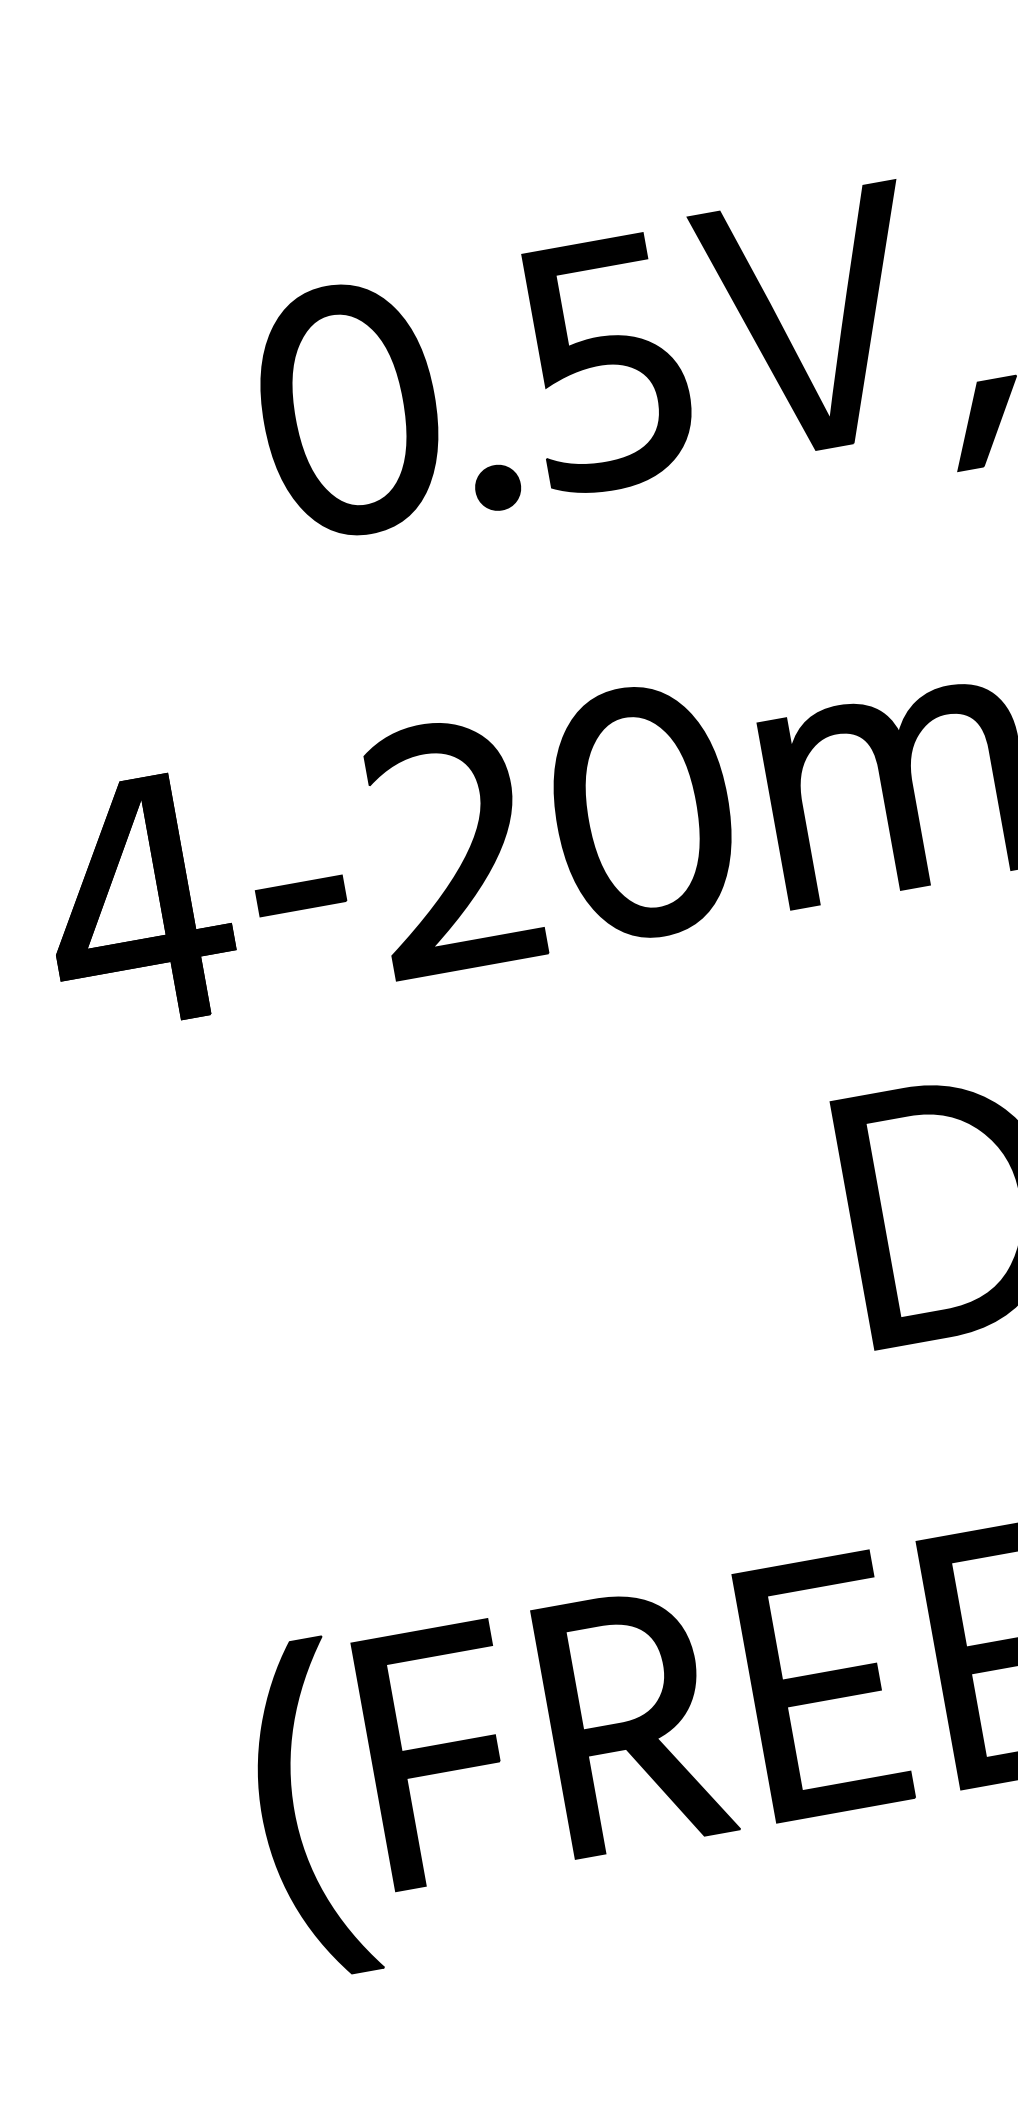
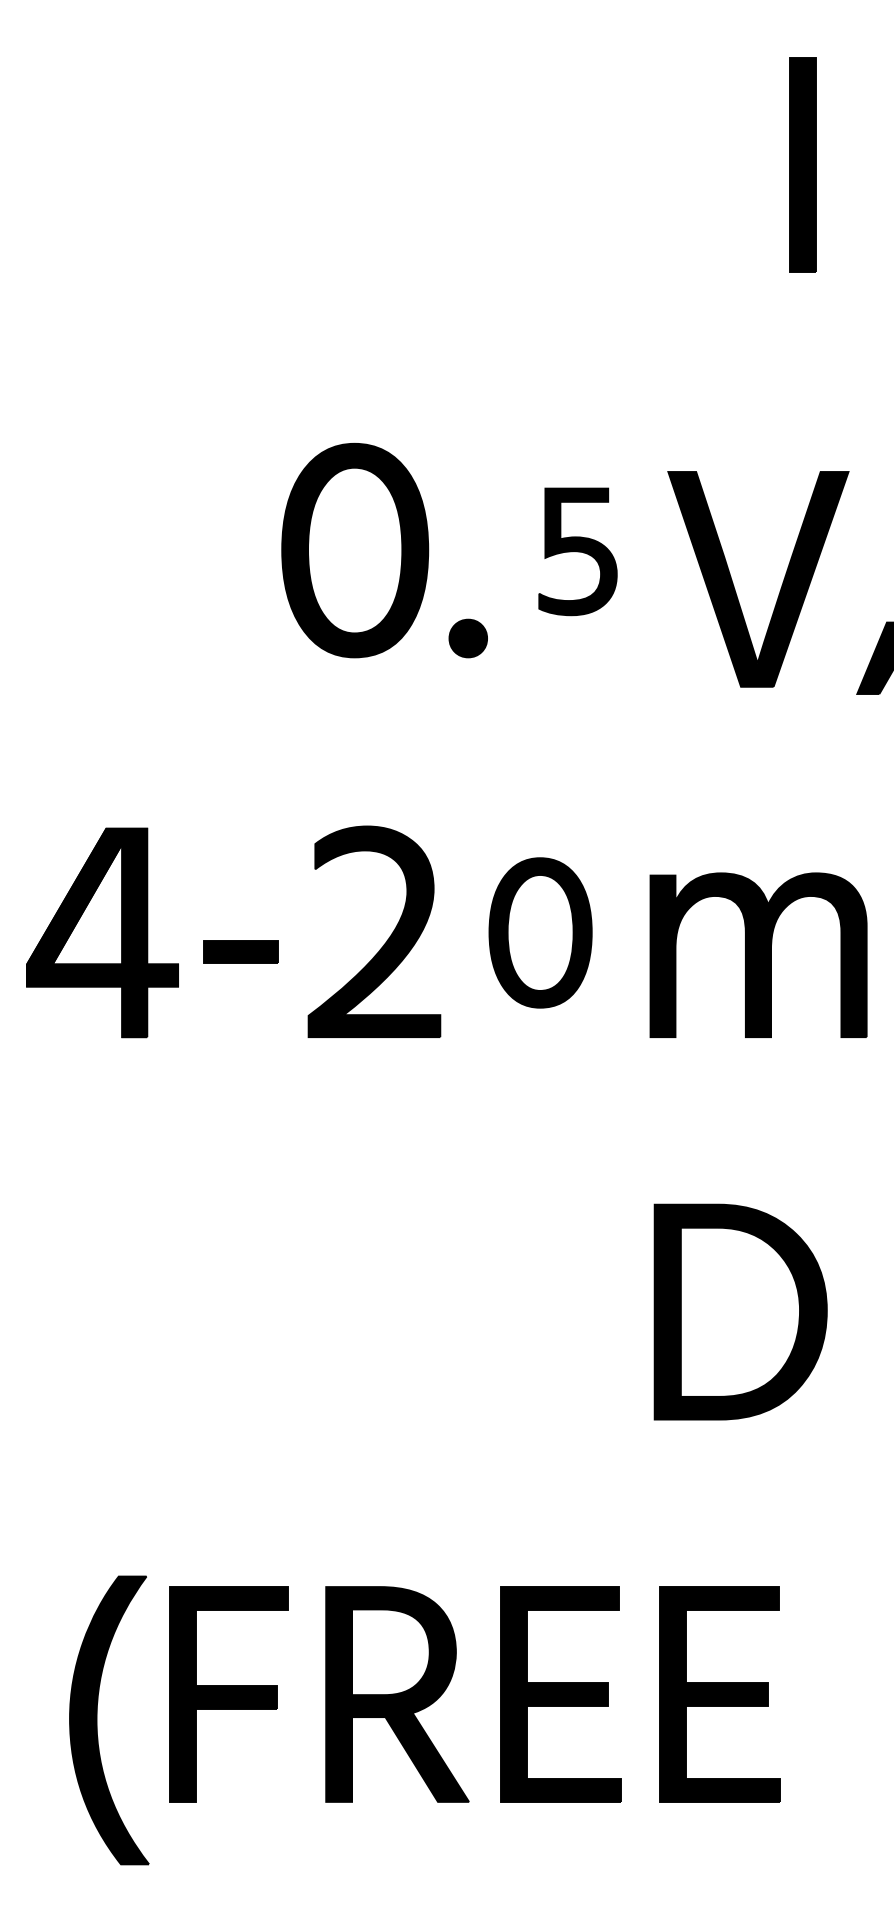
part: (841, 324) -> (781, 585), moved
part: (605, 364) -> (577, 551), size x0.6
part: (642, 811) -> (540, 932), size x0.7

